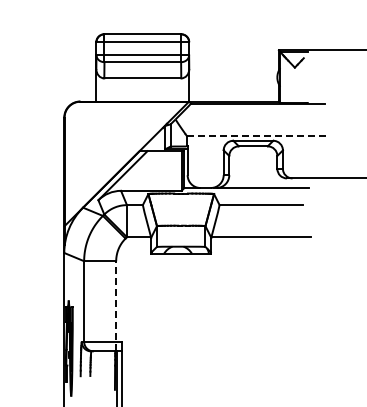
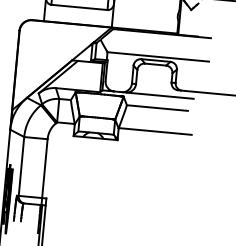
line: (255, 135) -> (157, 56), dashed -> solid
line: (116, 305) -> (44, 171), dashed -> solid

